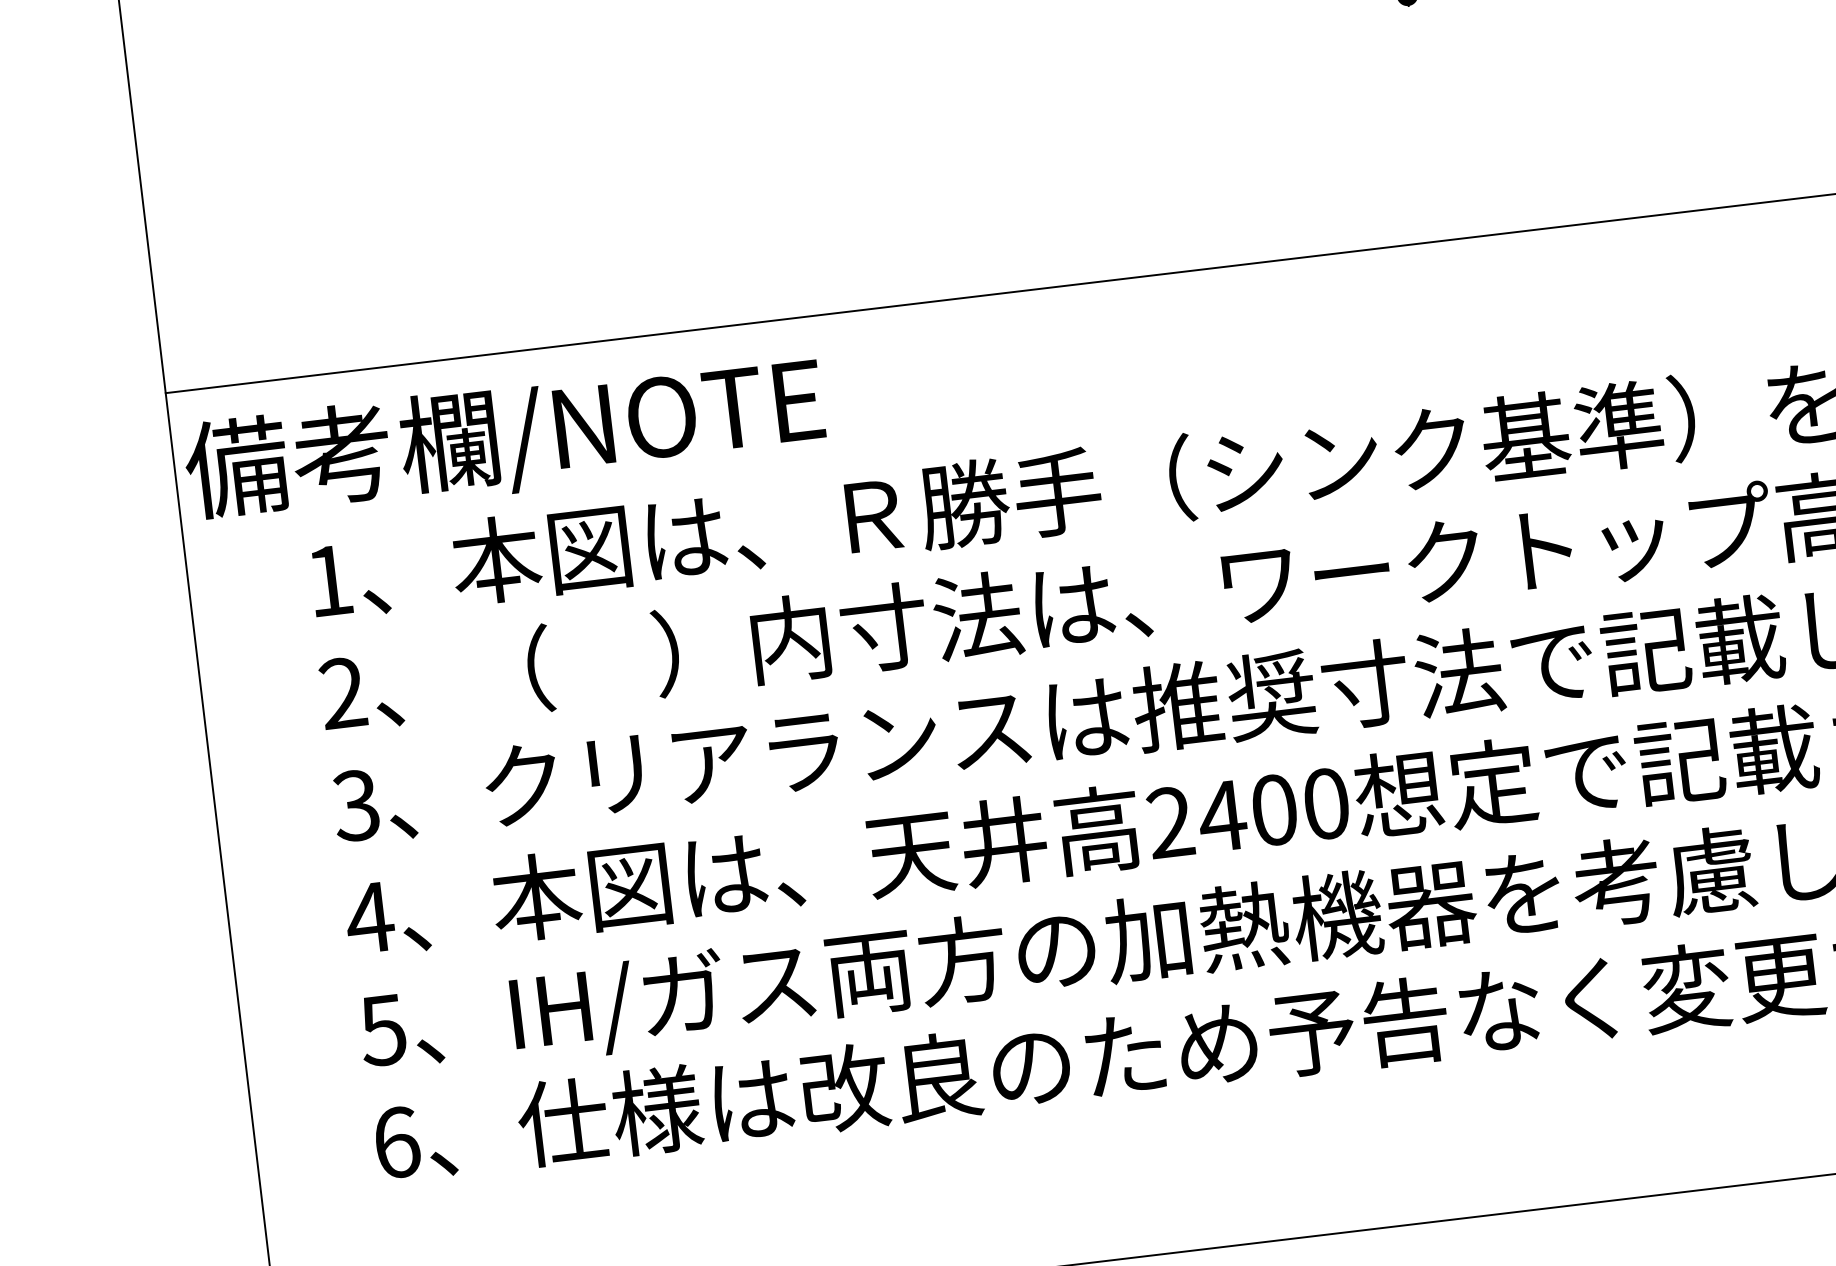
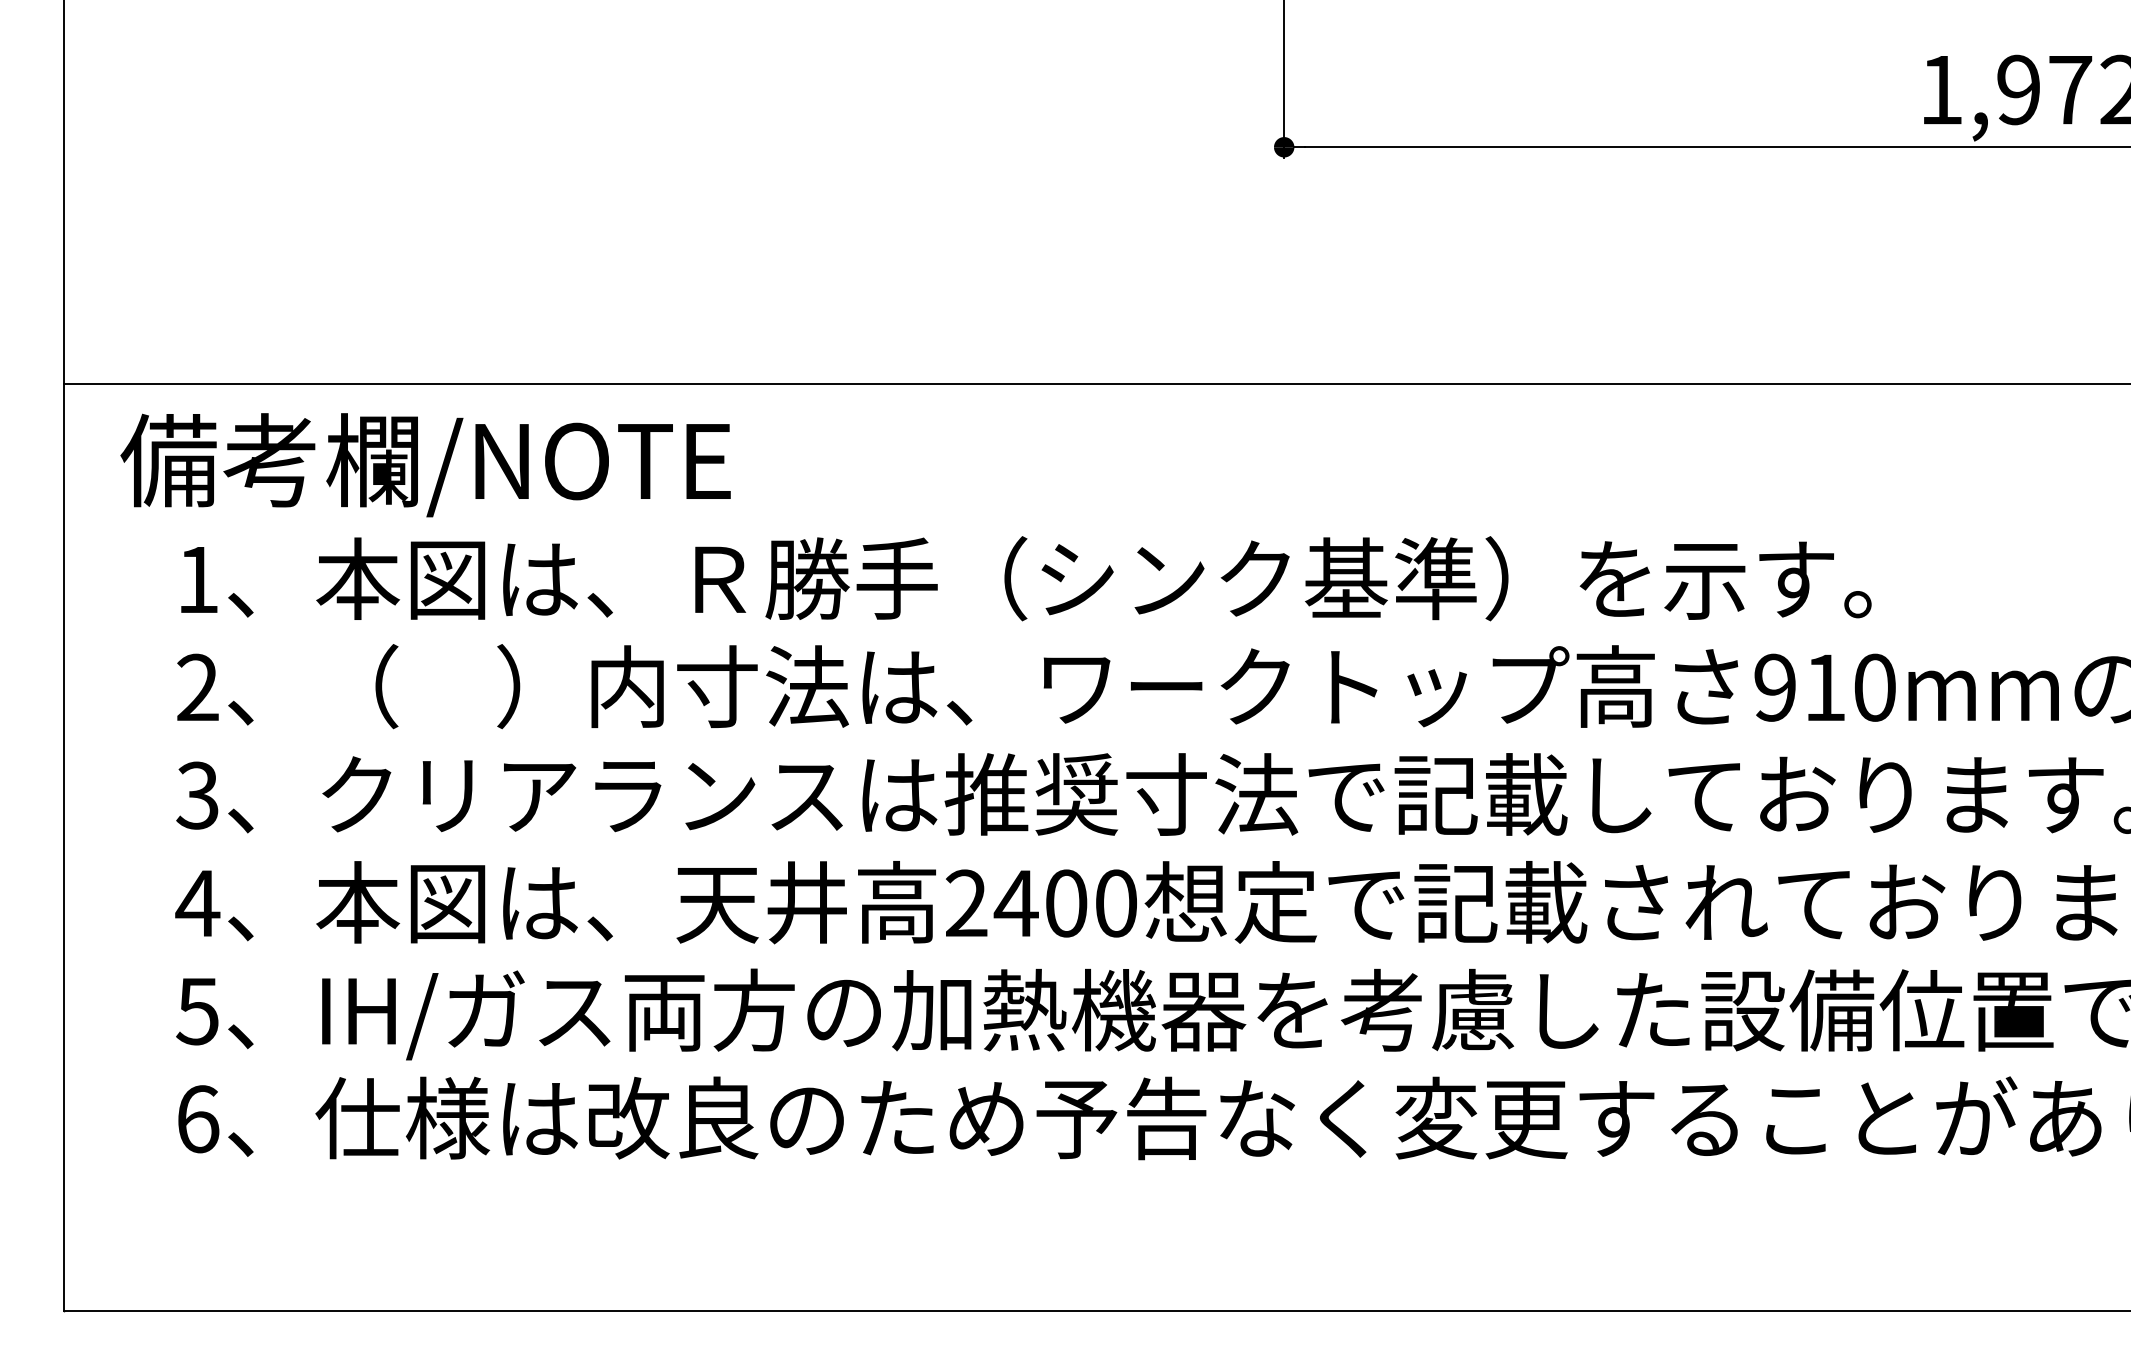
text: (504, 440) -> (425, 465), moved

